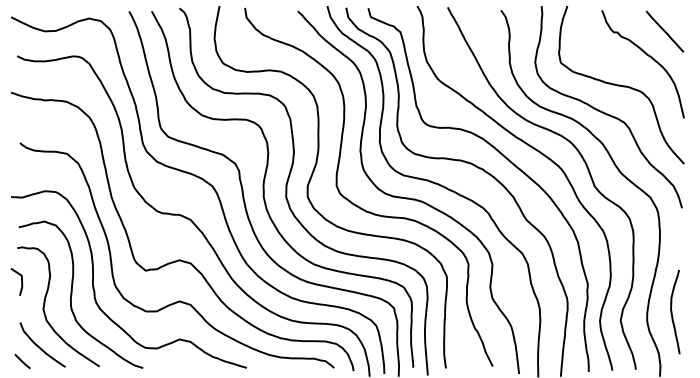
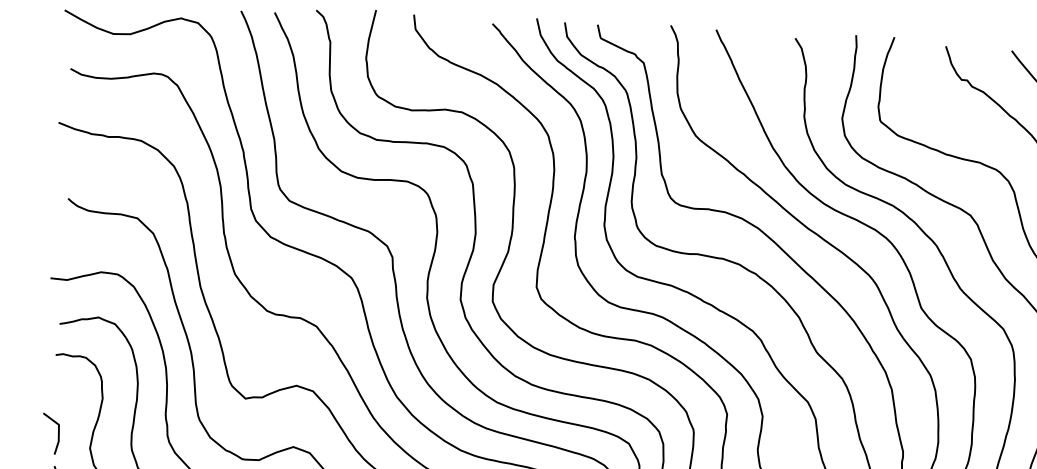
line: (21, 281) -> (58, 433), moved

